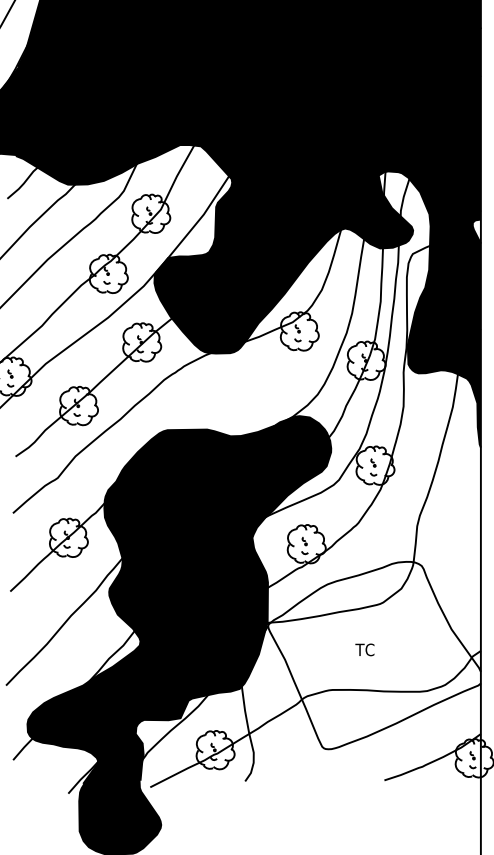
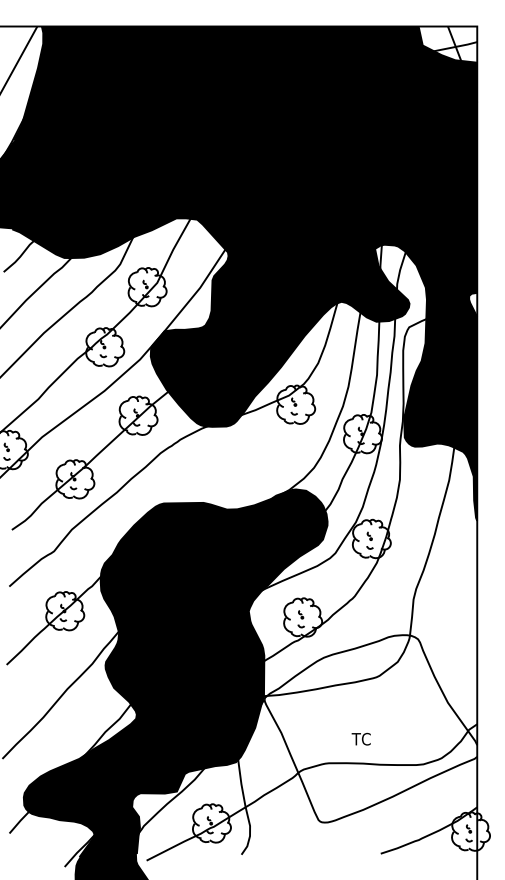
text: (364, 649) -> (360, 738), moved

